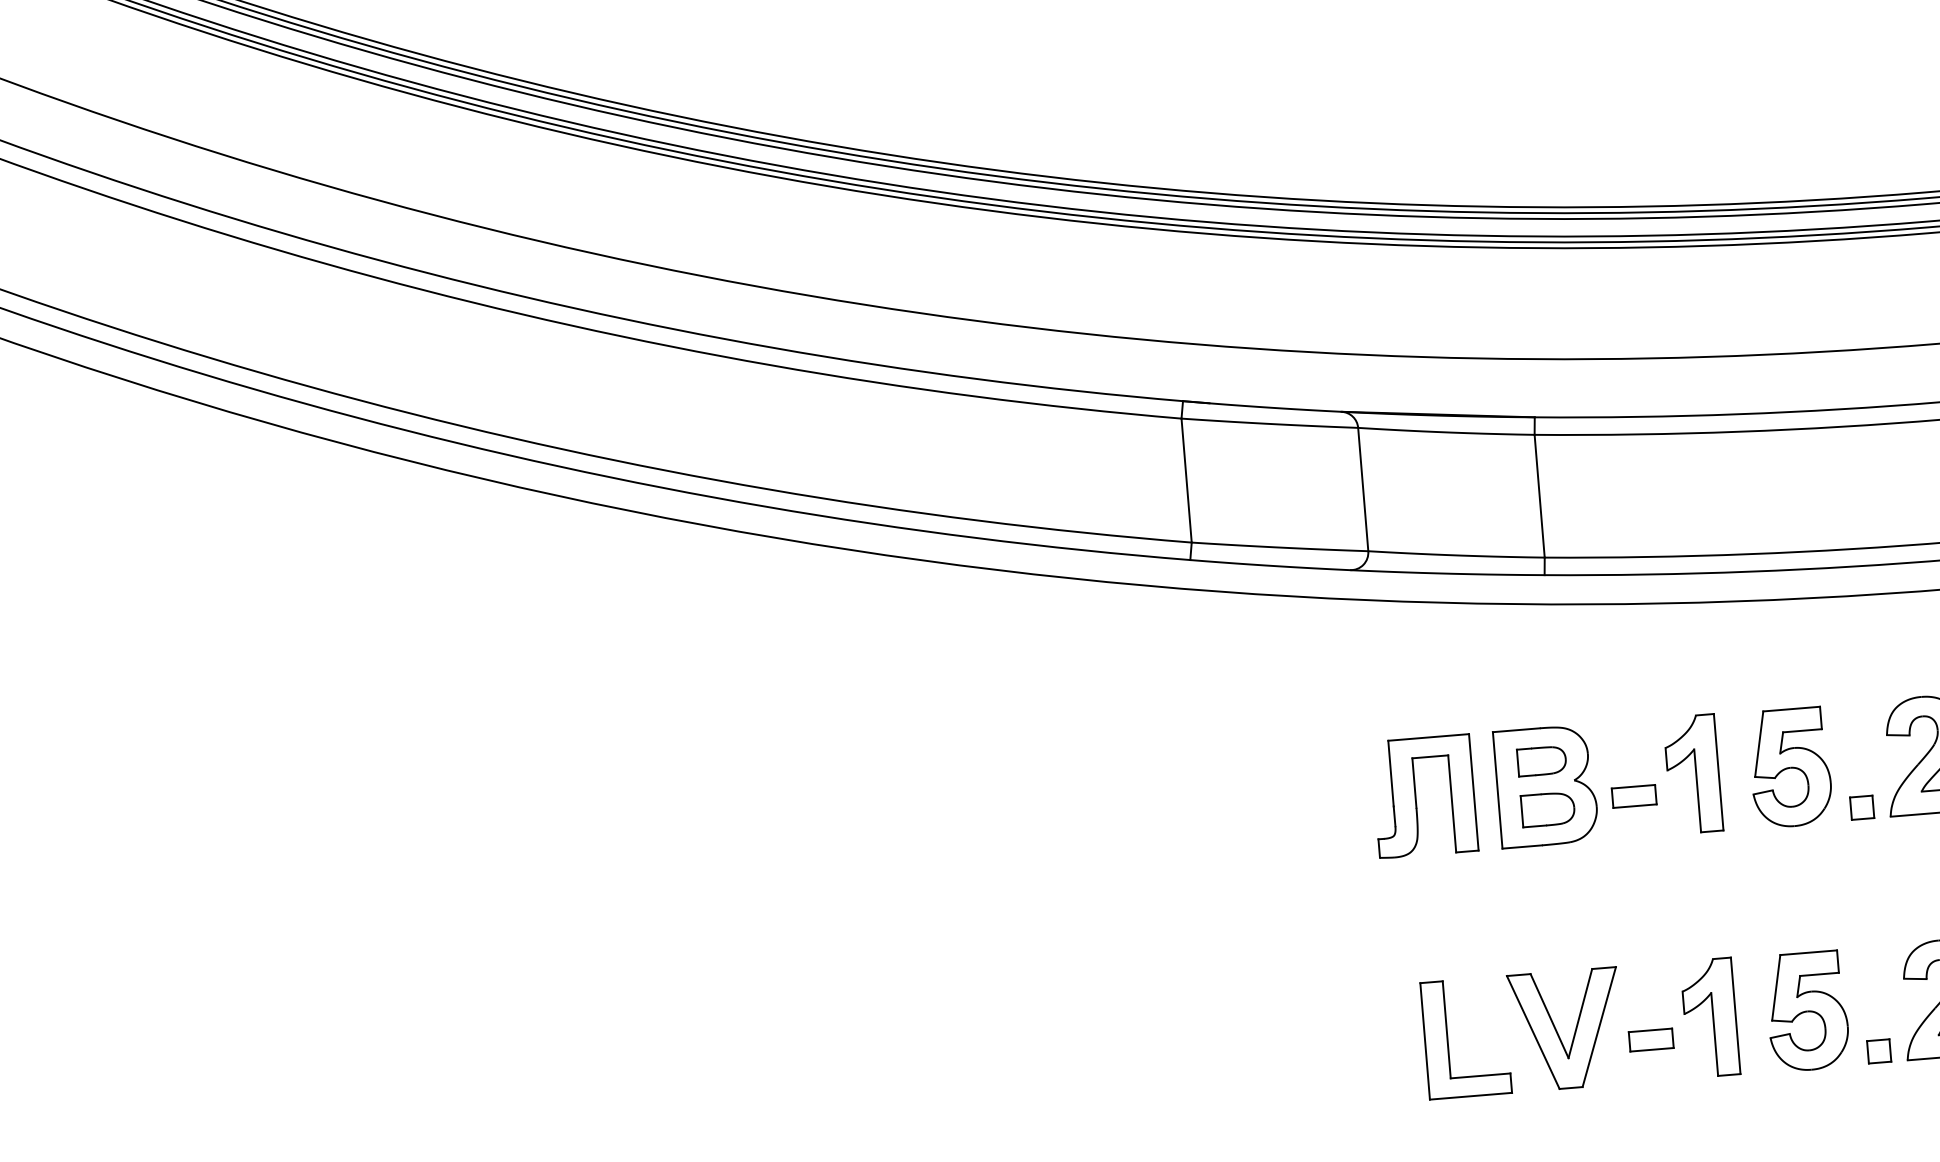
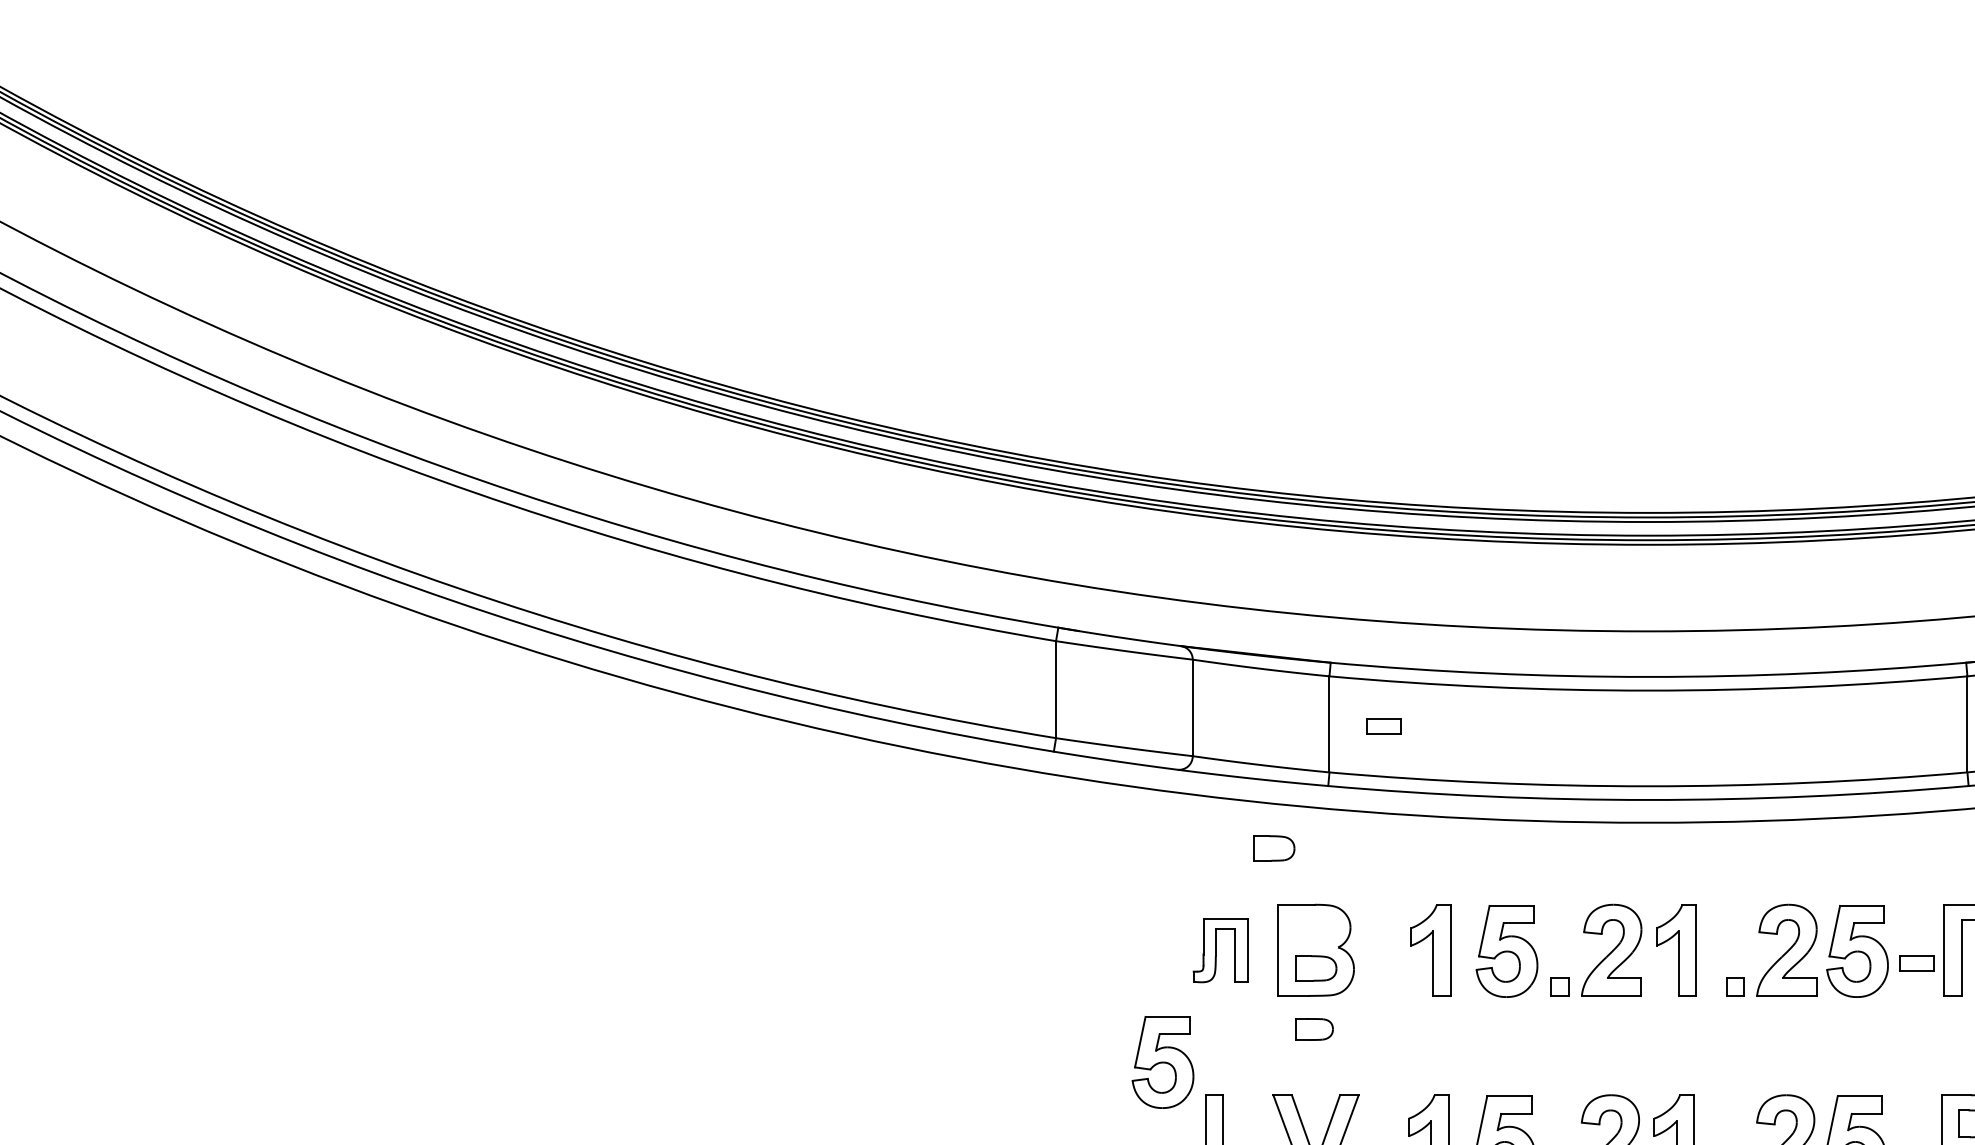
part: (1482, 660) -> (1274, 848), added
part: (1542, 761) -> (1314, 1029), moved
part: (1424, 796) -> (1220, 950), size x0.7
part: (1633, 796) -> (1383, 726), moved
part: (1361, 945) -> (1162, 1062), added

